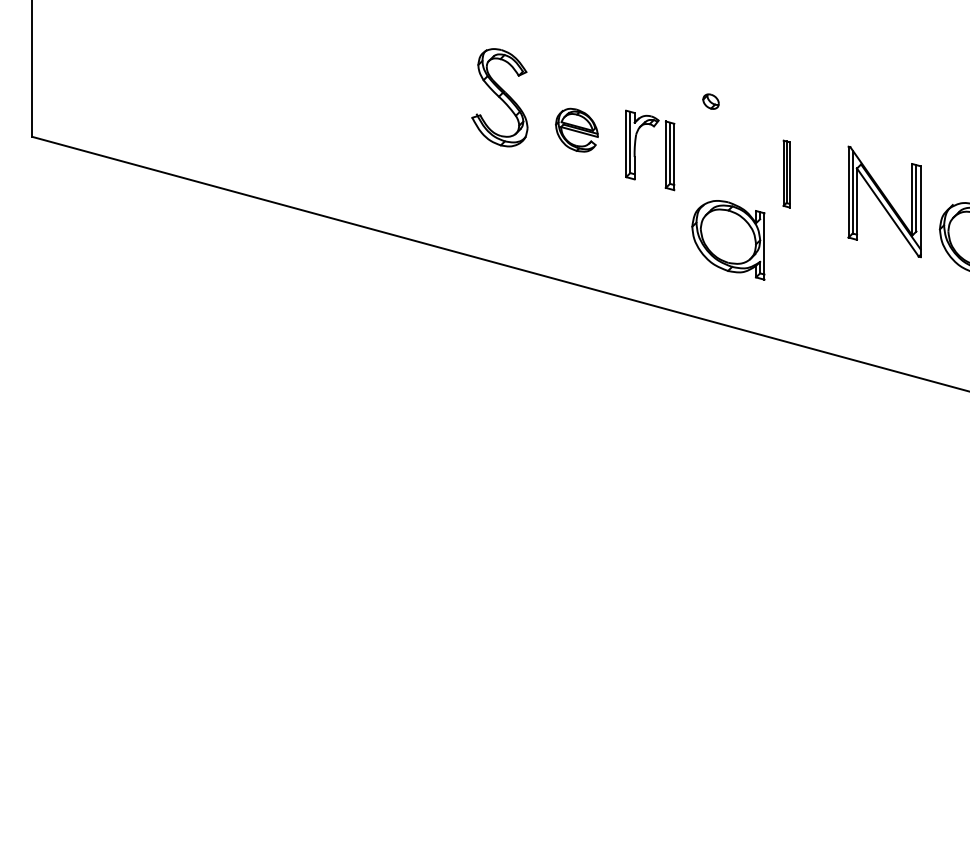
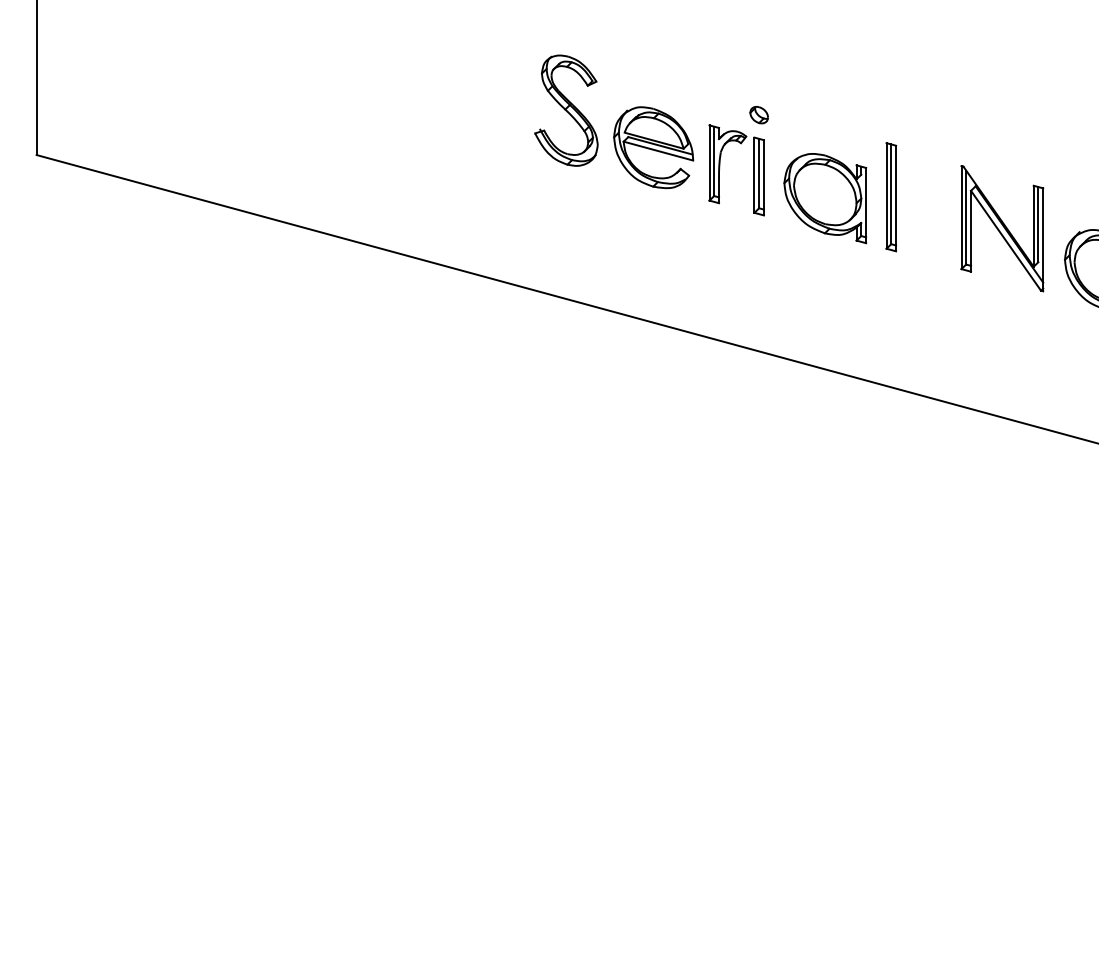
part: (710, 101) -> (758, 114), moved
part: (576, 129) -> (653, 146), size x1.67
part: (786, 173) -> (891, 196), size x1.43
part: (728, 240) -> (825, 198), moved

